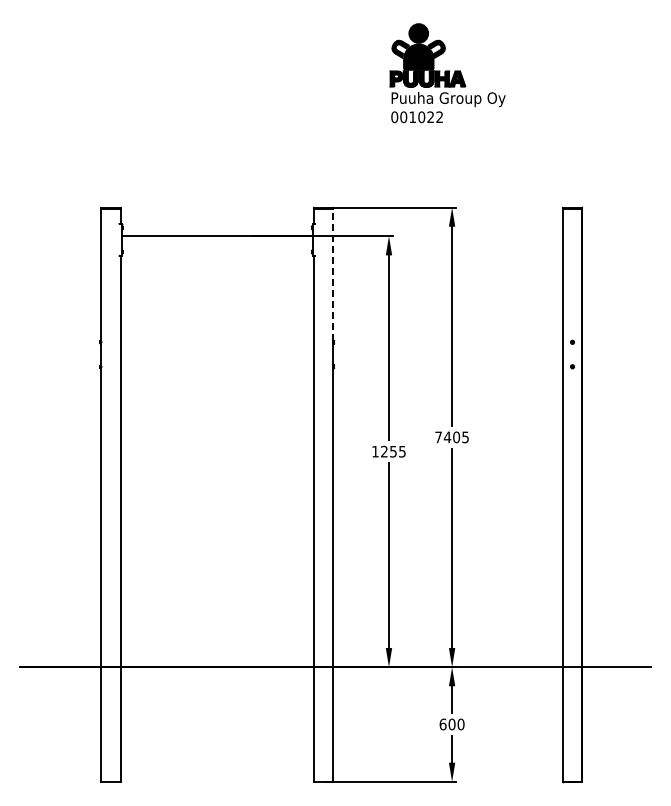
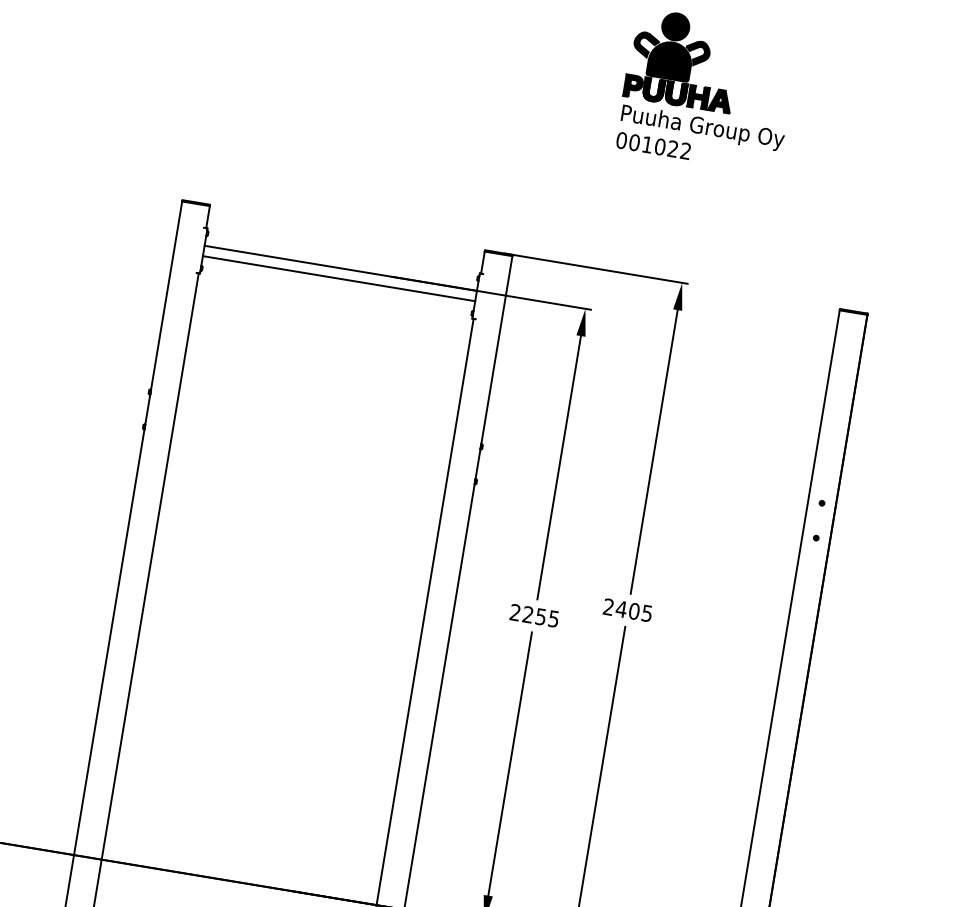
line: (216, 243) -> (337, 278), added
line: (333, 274) -> (497, 350), dashed -> solid
text: (438, 437) -> (608, 607), 7405 -> 2405
text: (375, 451) -> (515, 612), 1255 -> 2255

